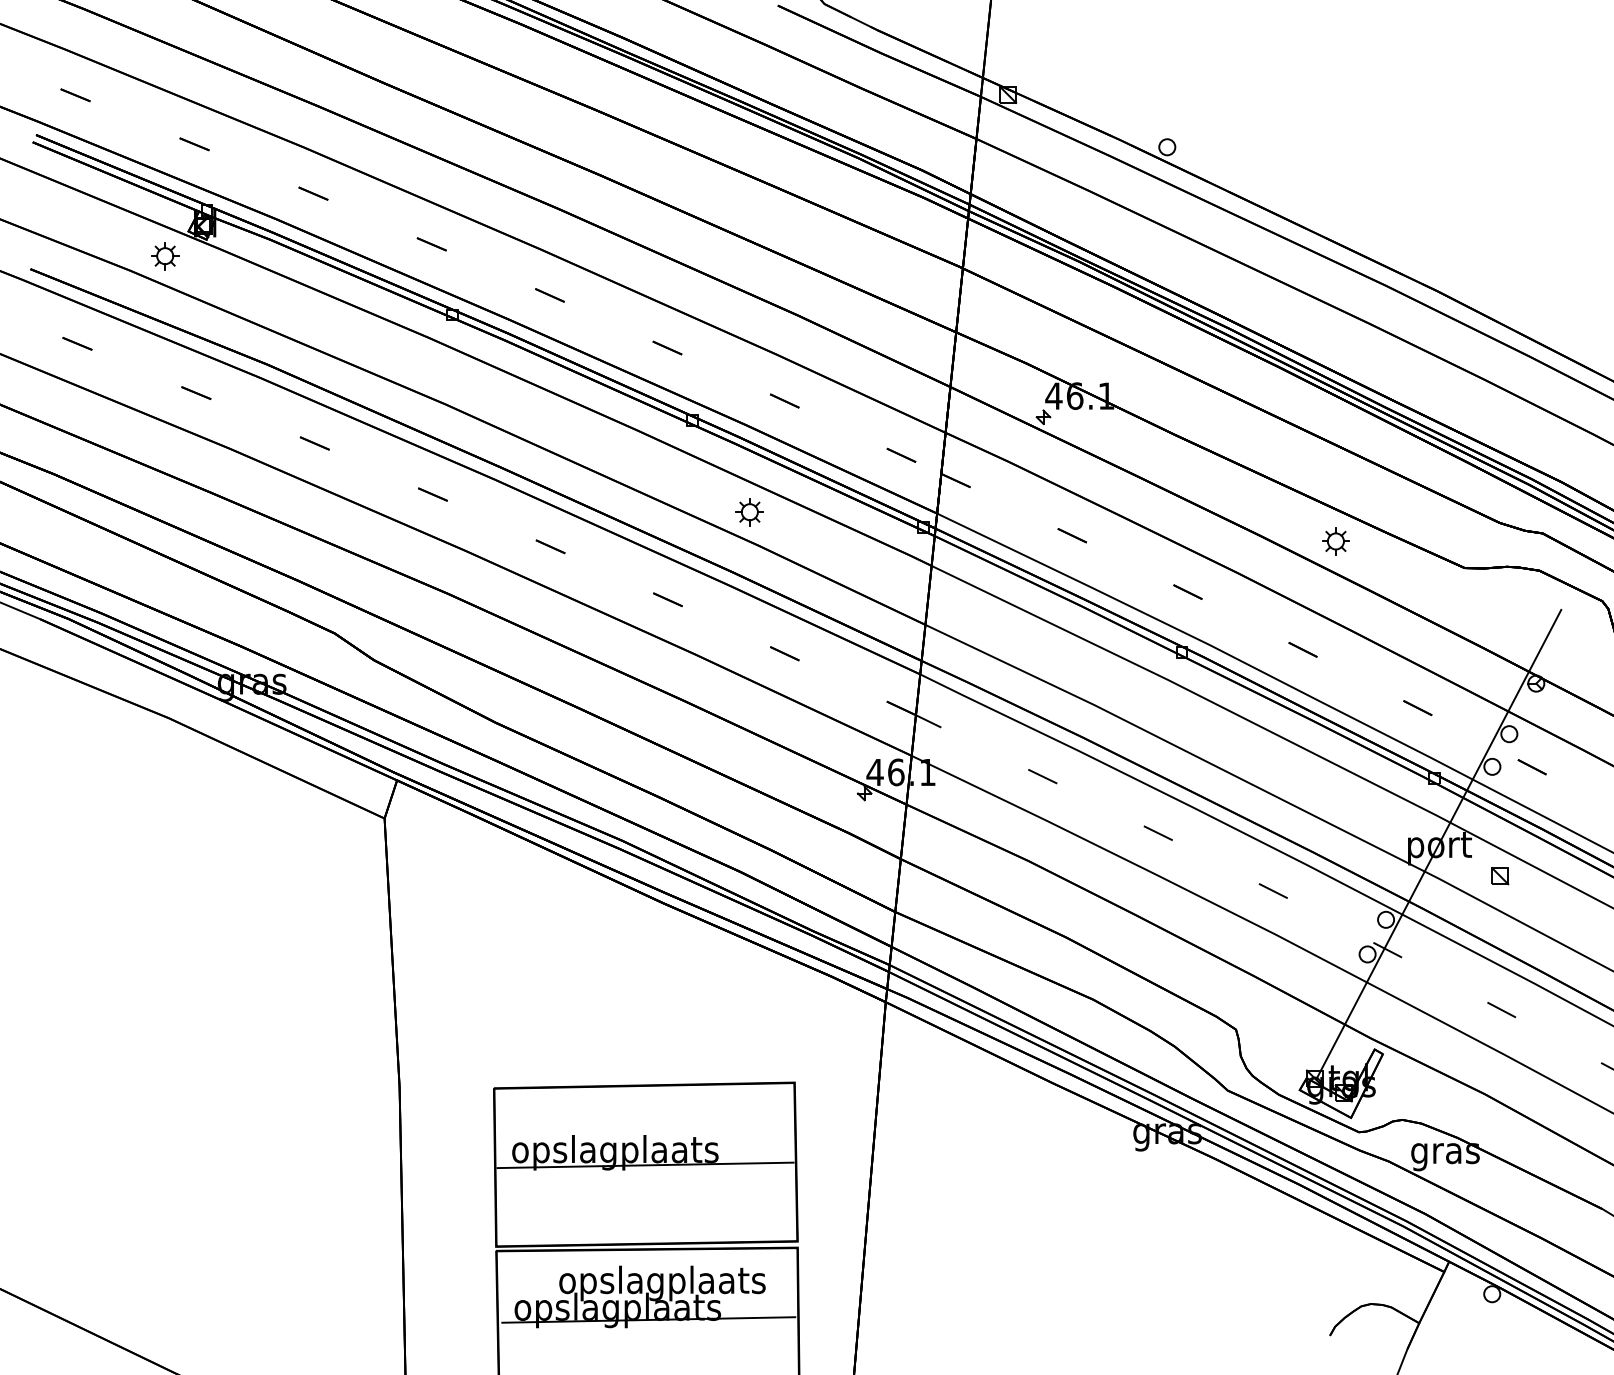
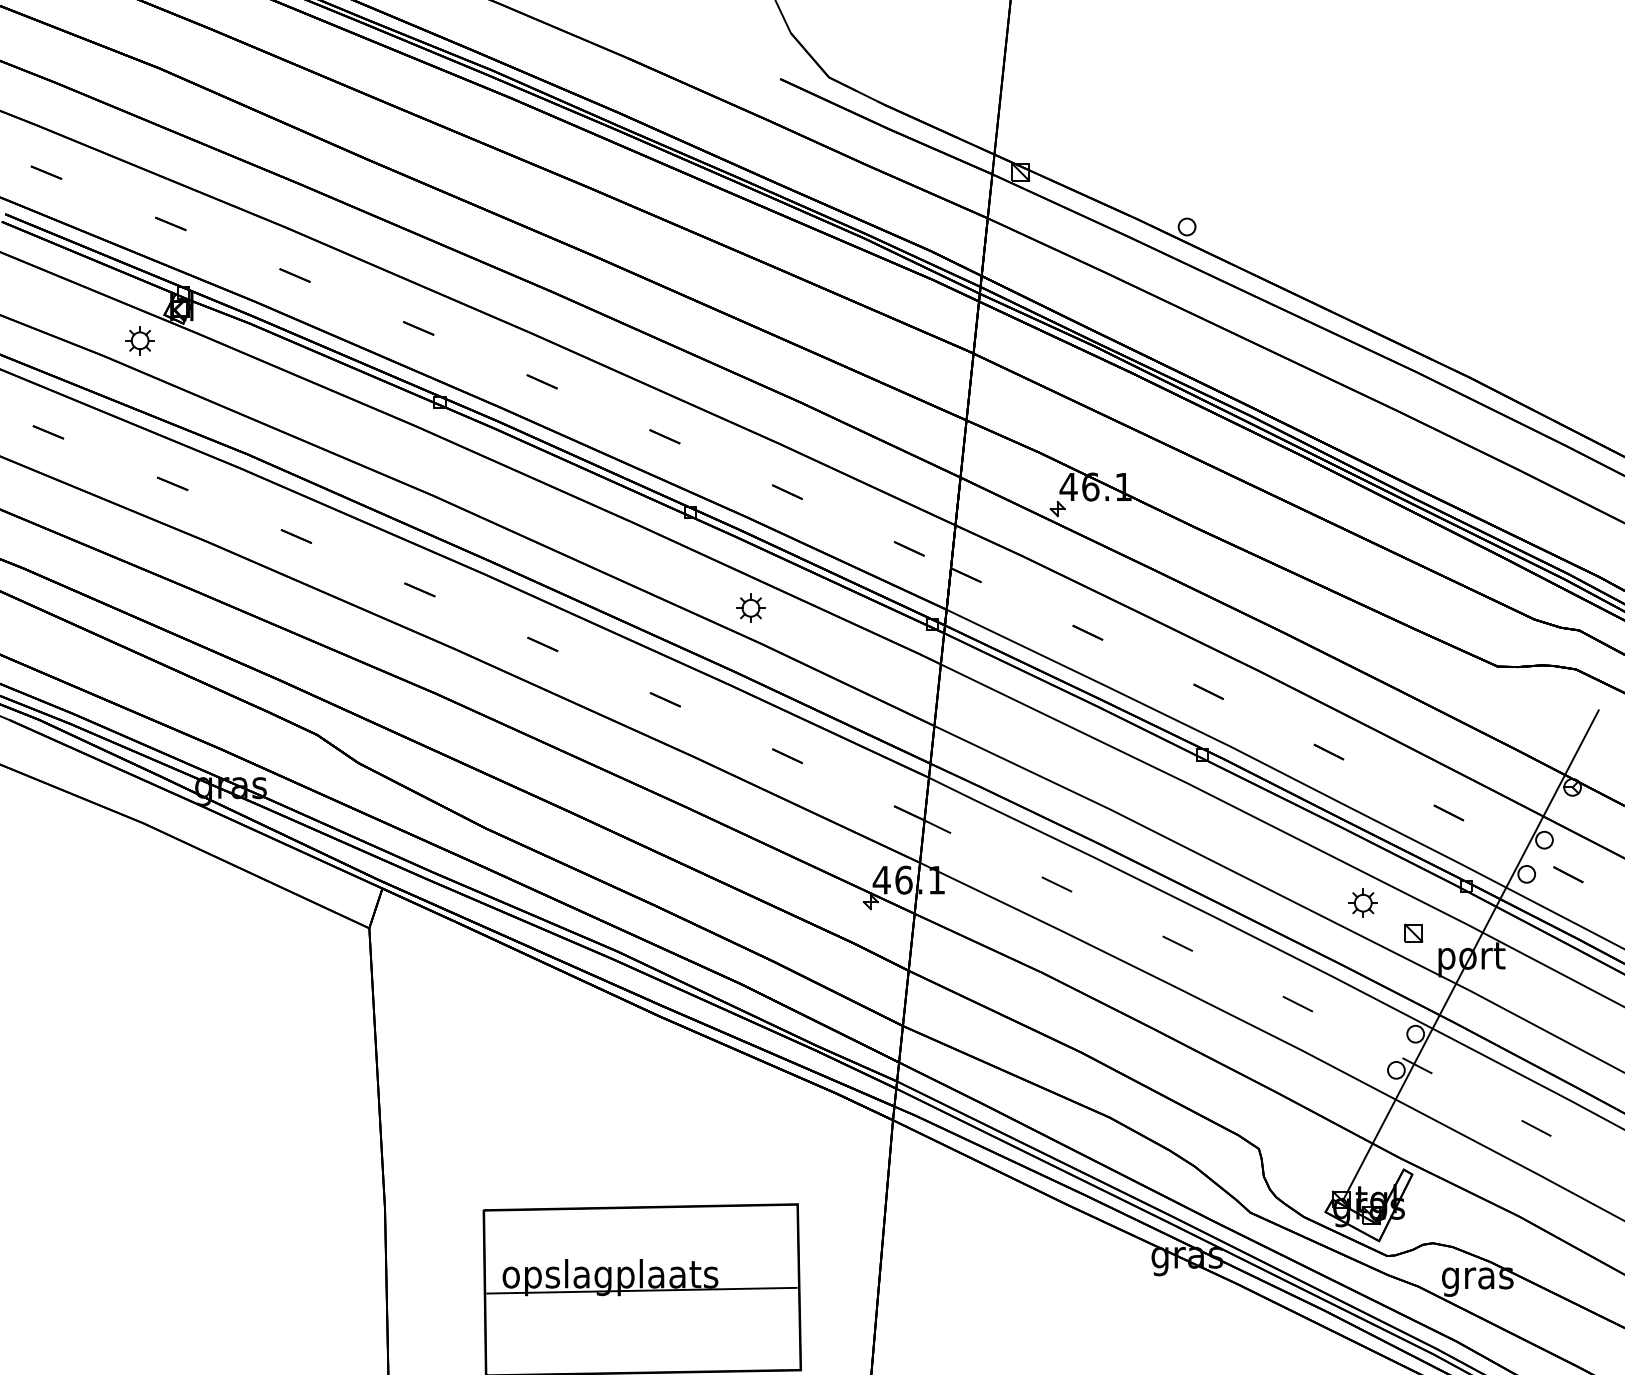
part: (1335, 541) -> (1362, 903), moved
part: (1500, 876) -> (1414, 933), moved

